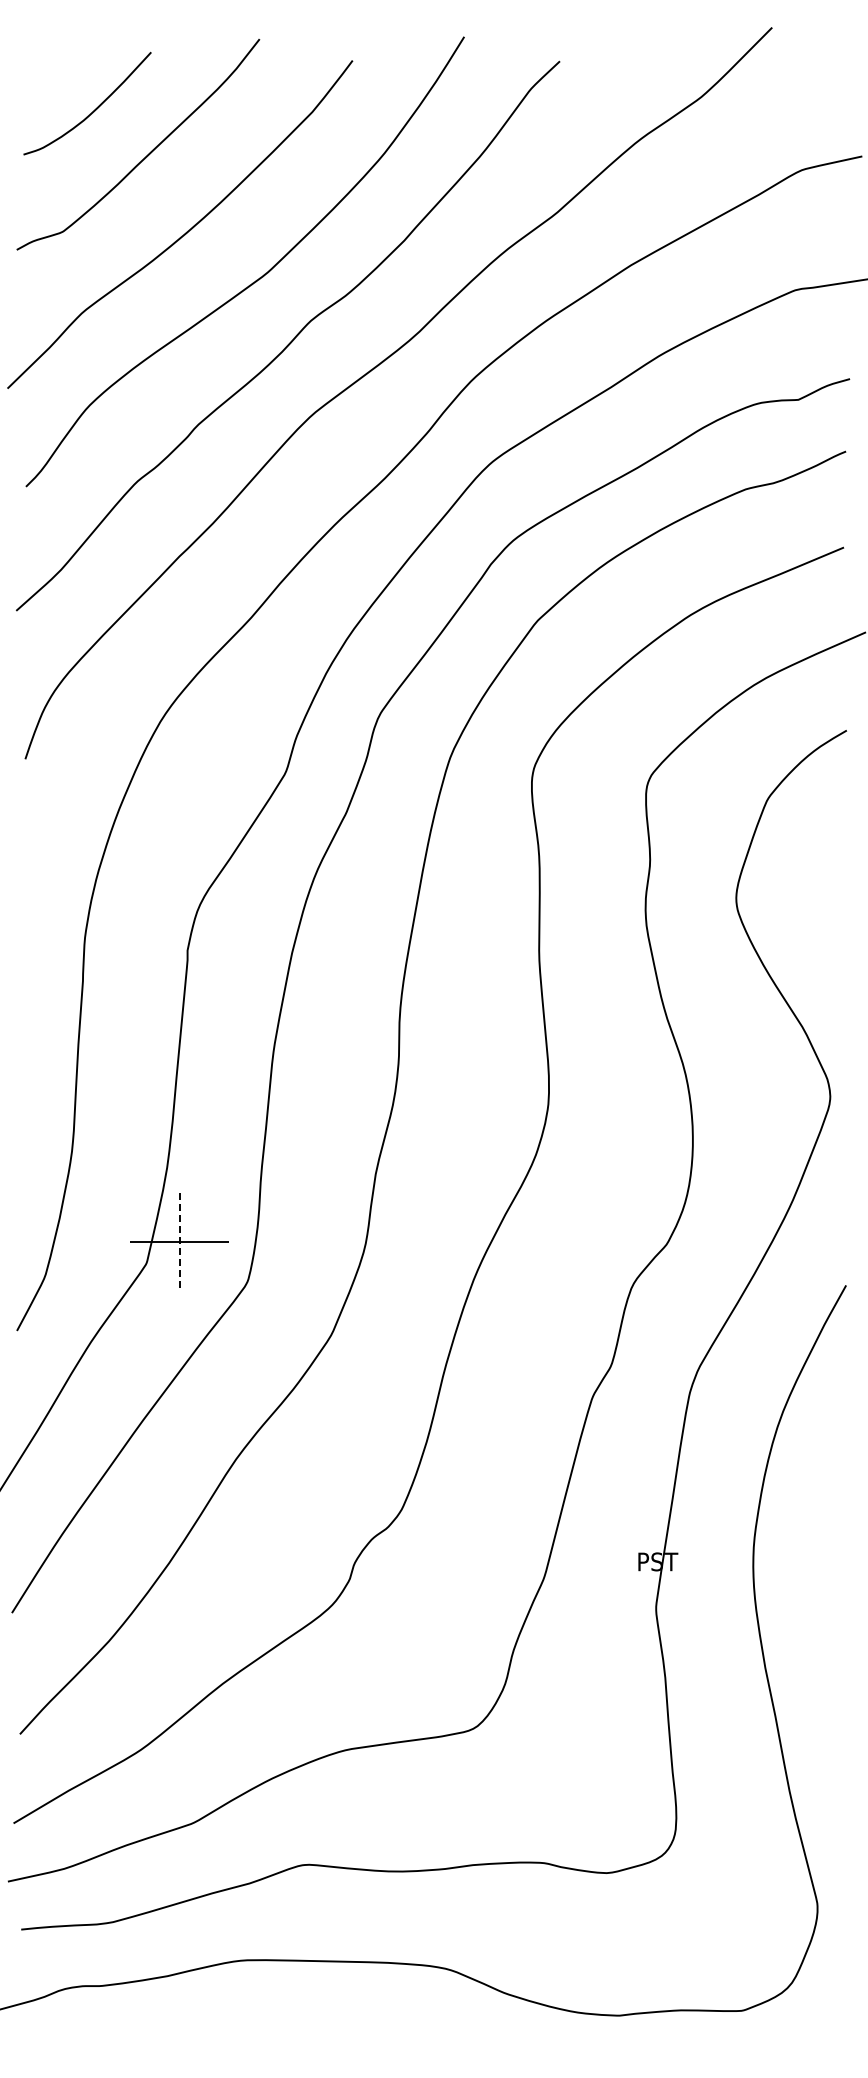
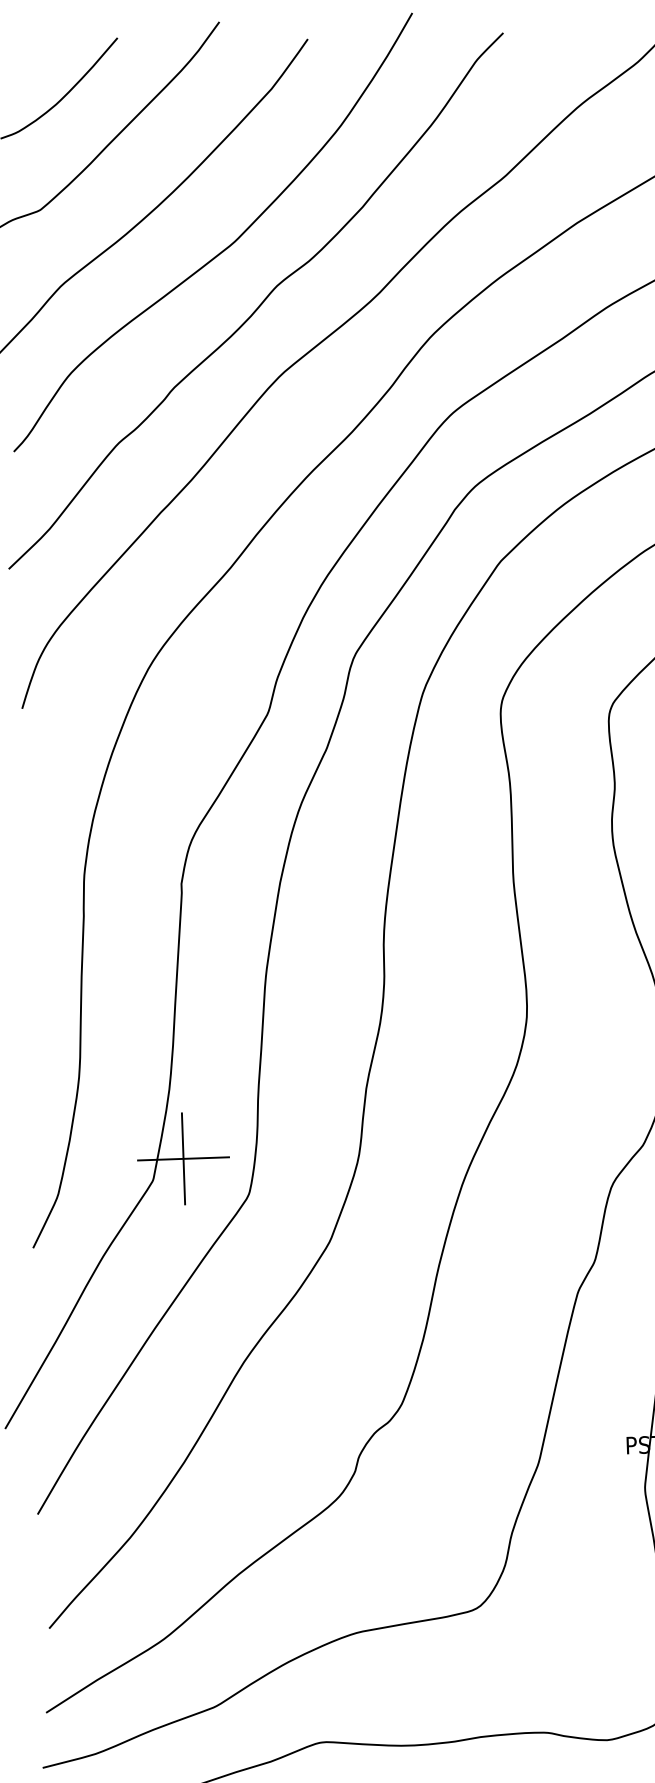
line: (179, 1242) -> (183, 1159), dashed -> solid

